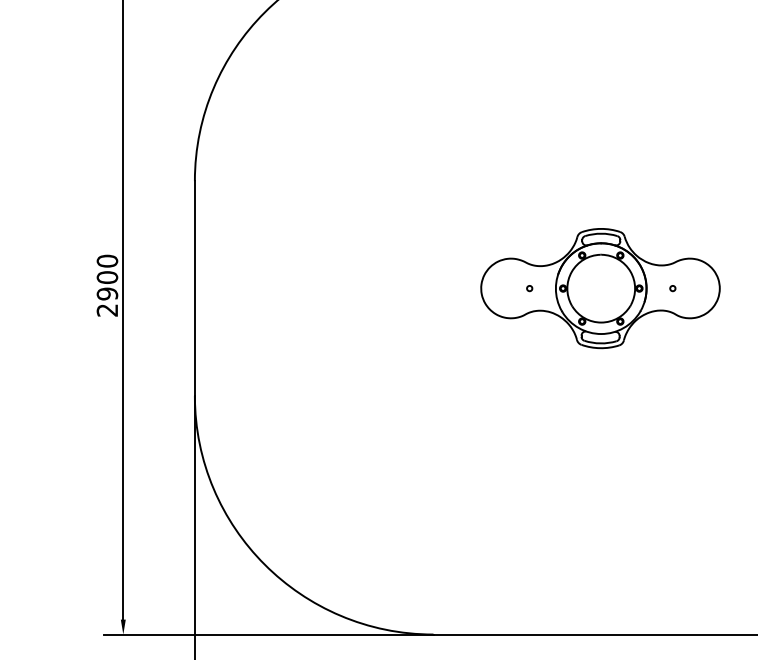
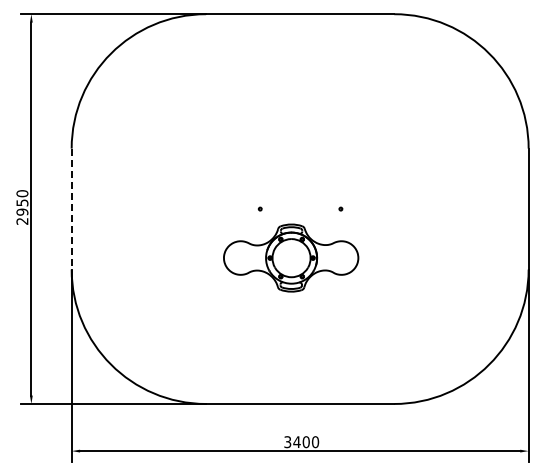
text: (107, 276) -> (22, 202), 2900 -> 2950
part: (601, 287) -> (291, 257), moved
line: (194, 289) -> (71, 209), solid -> dashed

